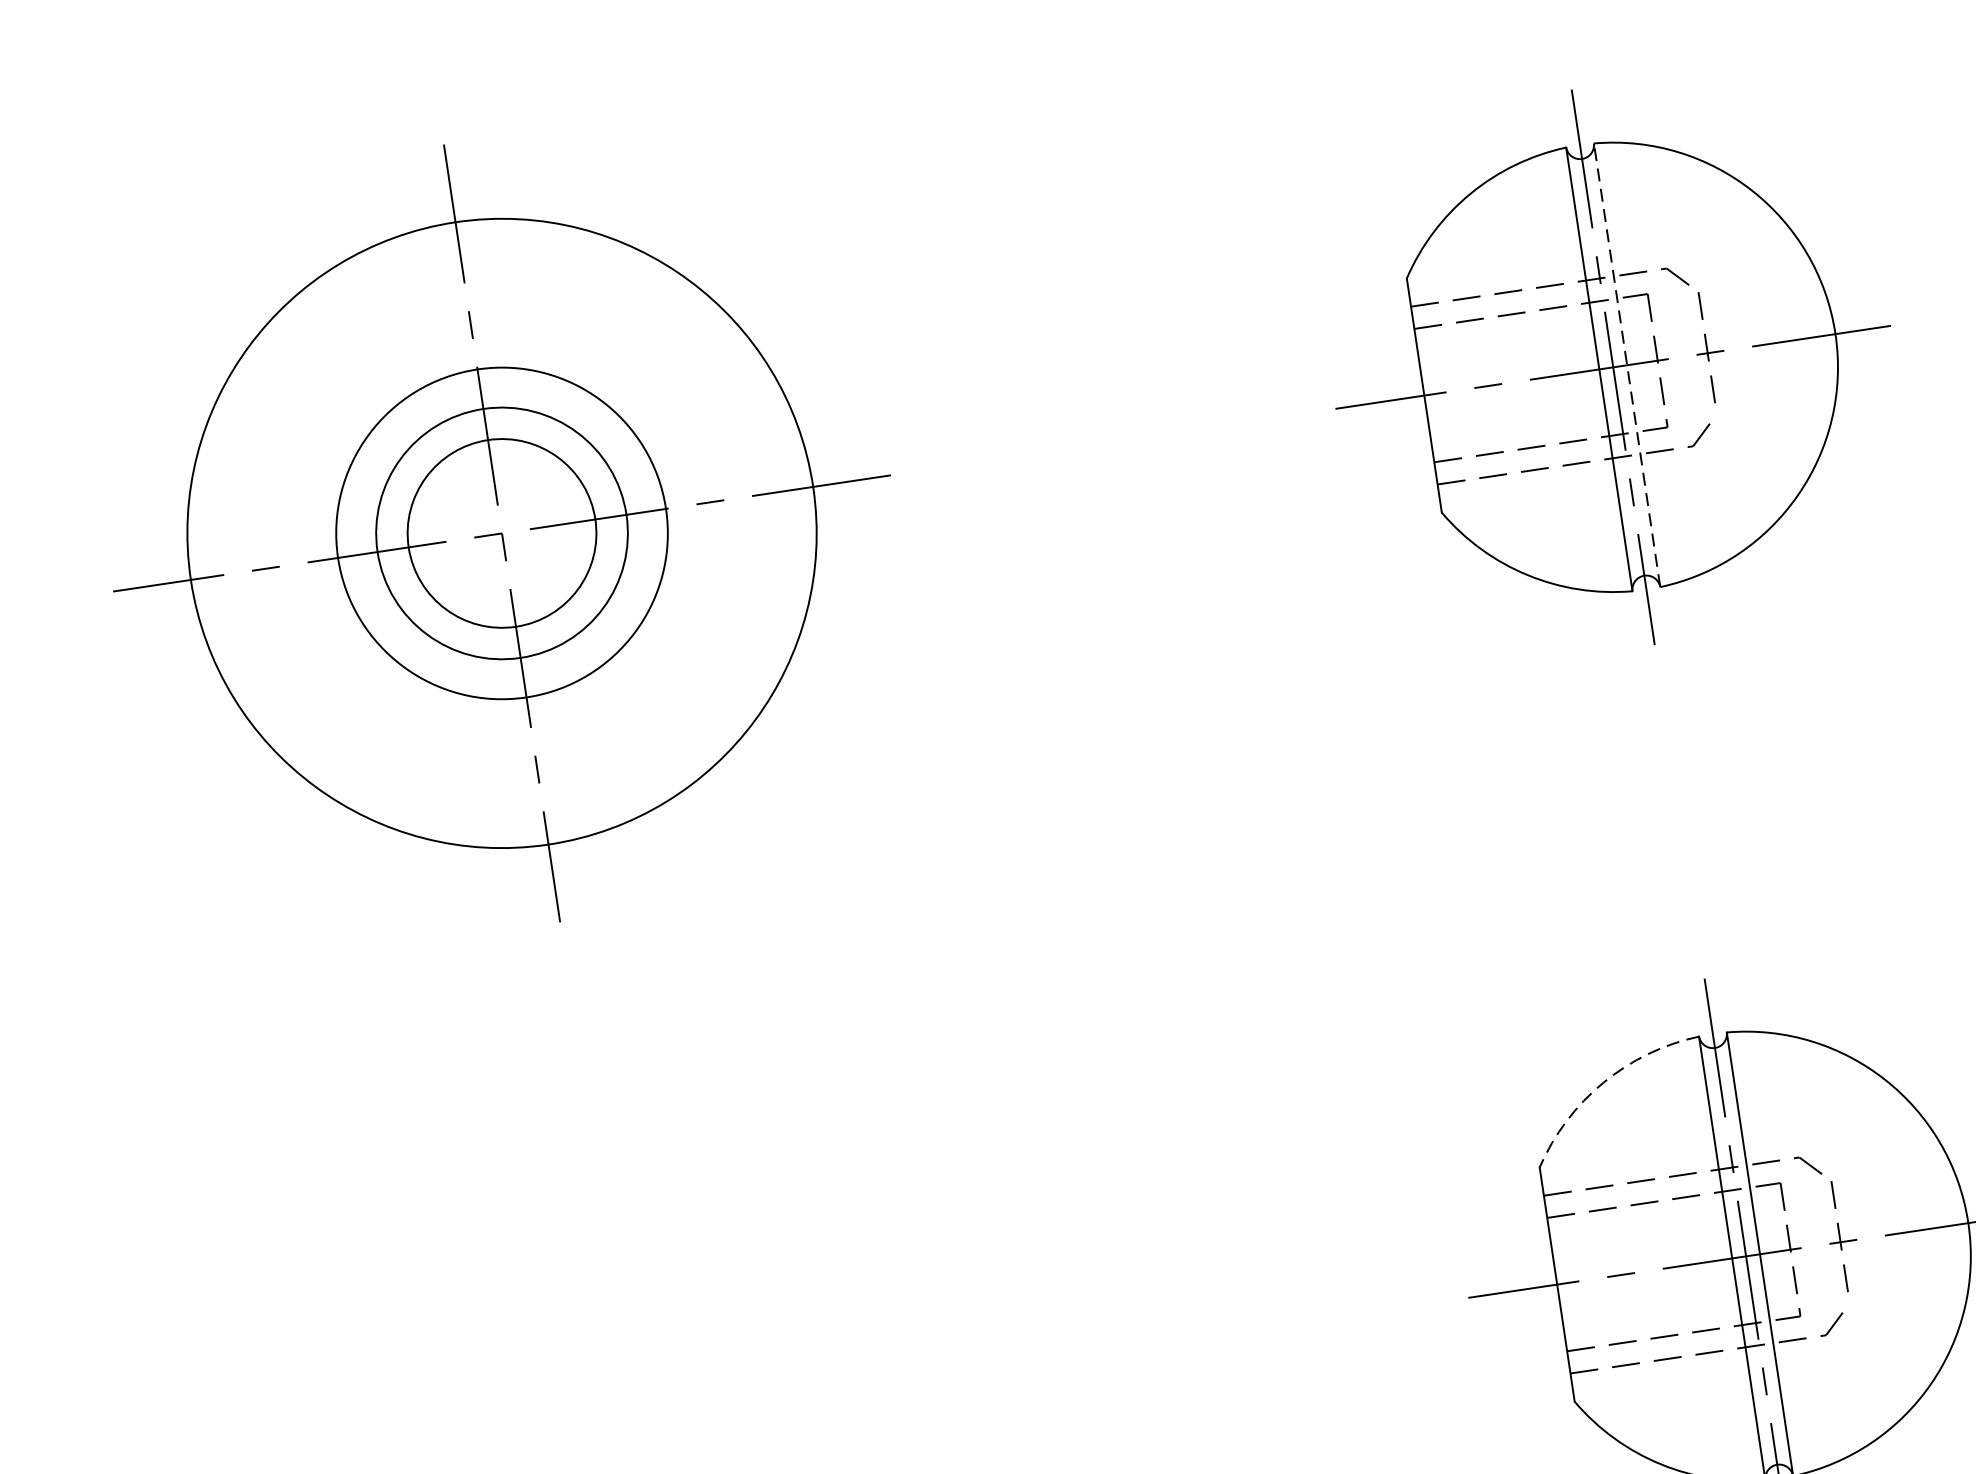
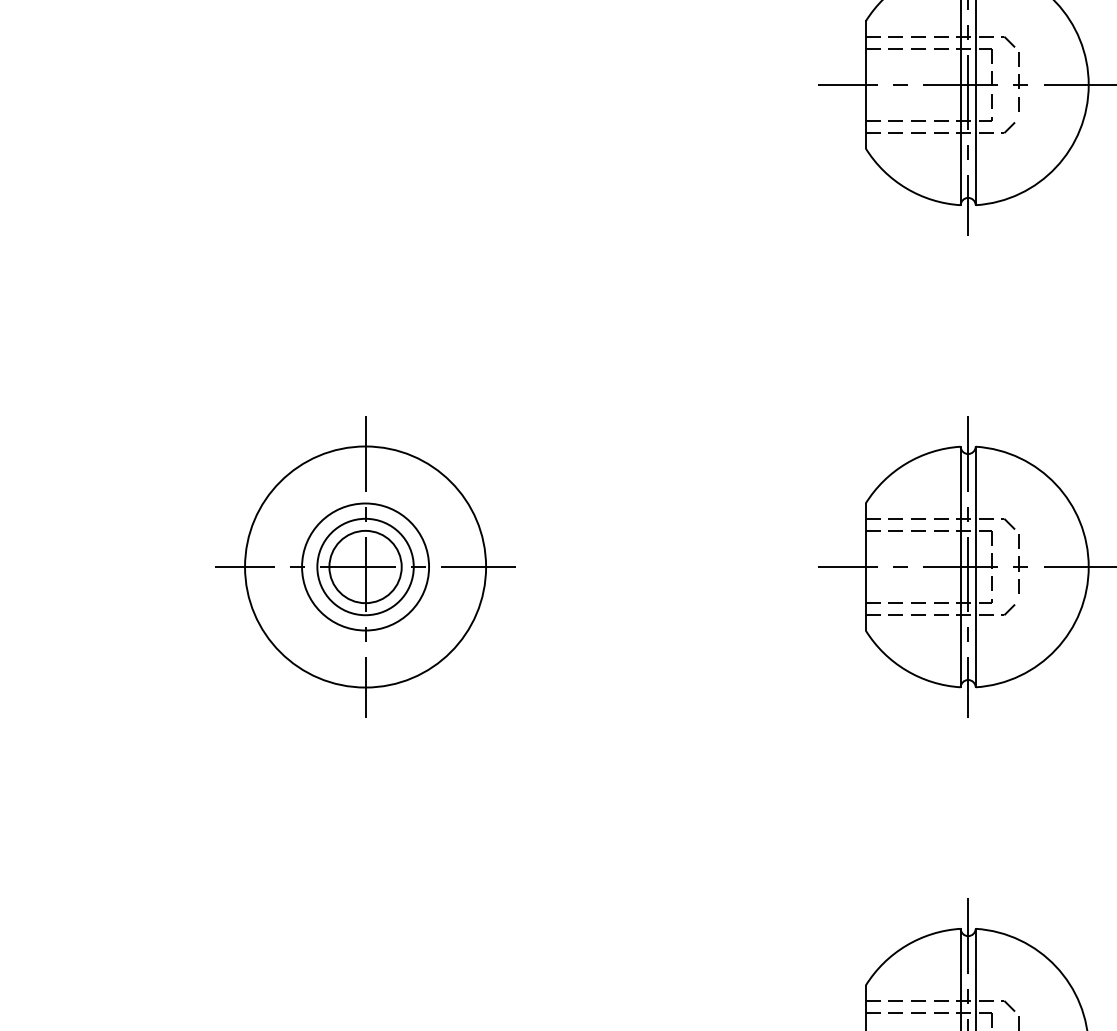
line: (1626, 364) -> (975, 566), dashed -> solid
part: (501, 532) -> (365, 566), size x0.71
arc: (1603, 1082) -> (906, 945), dashed -> solid

